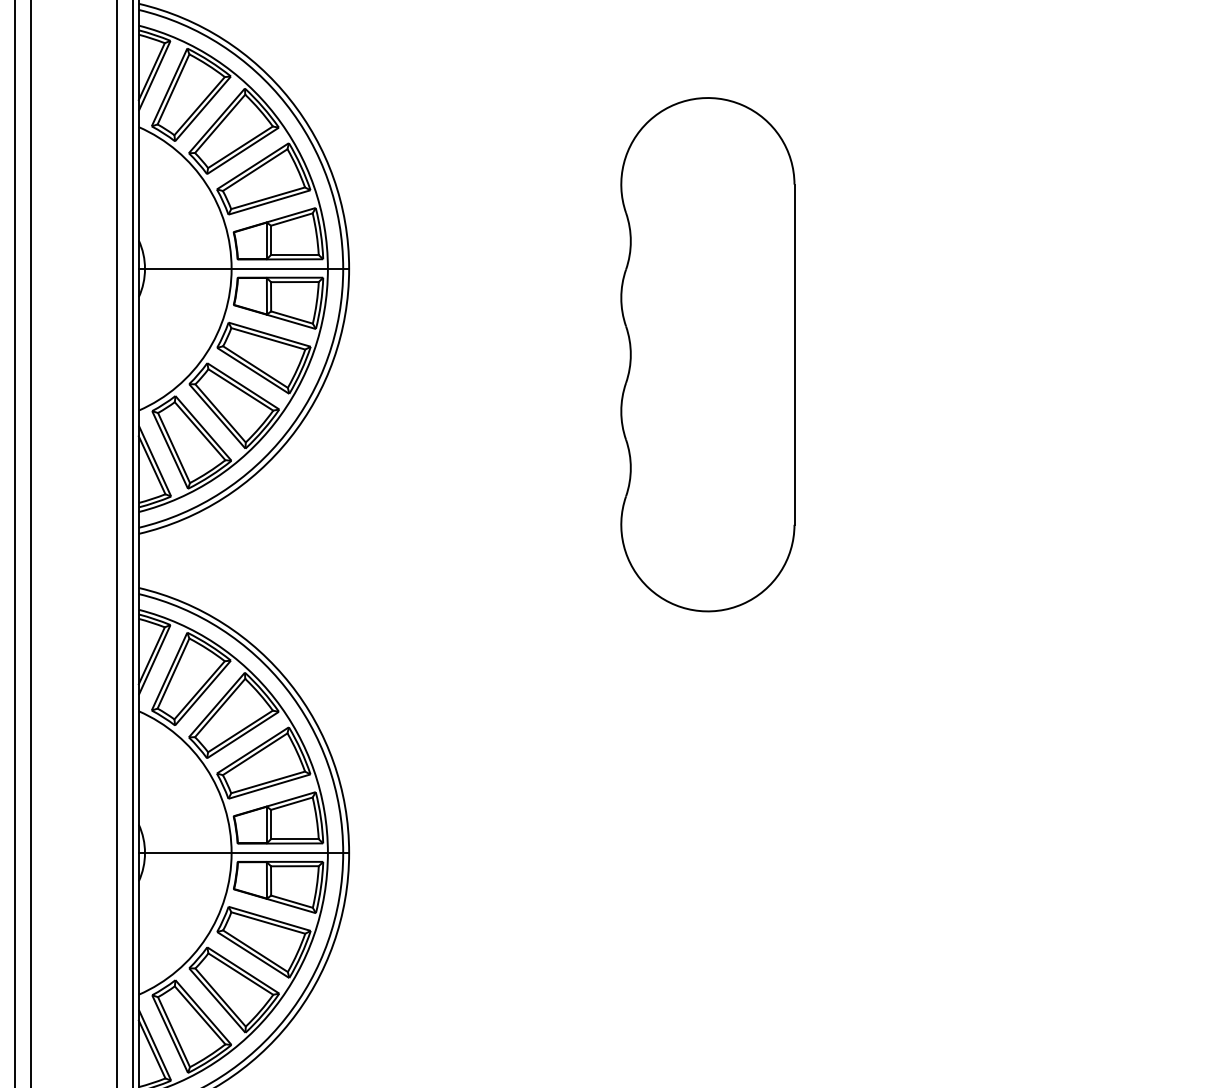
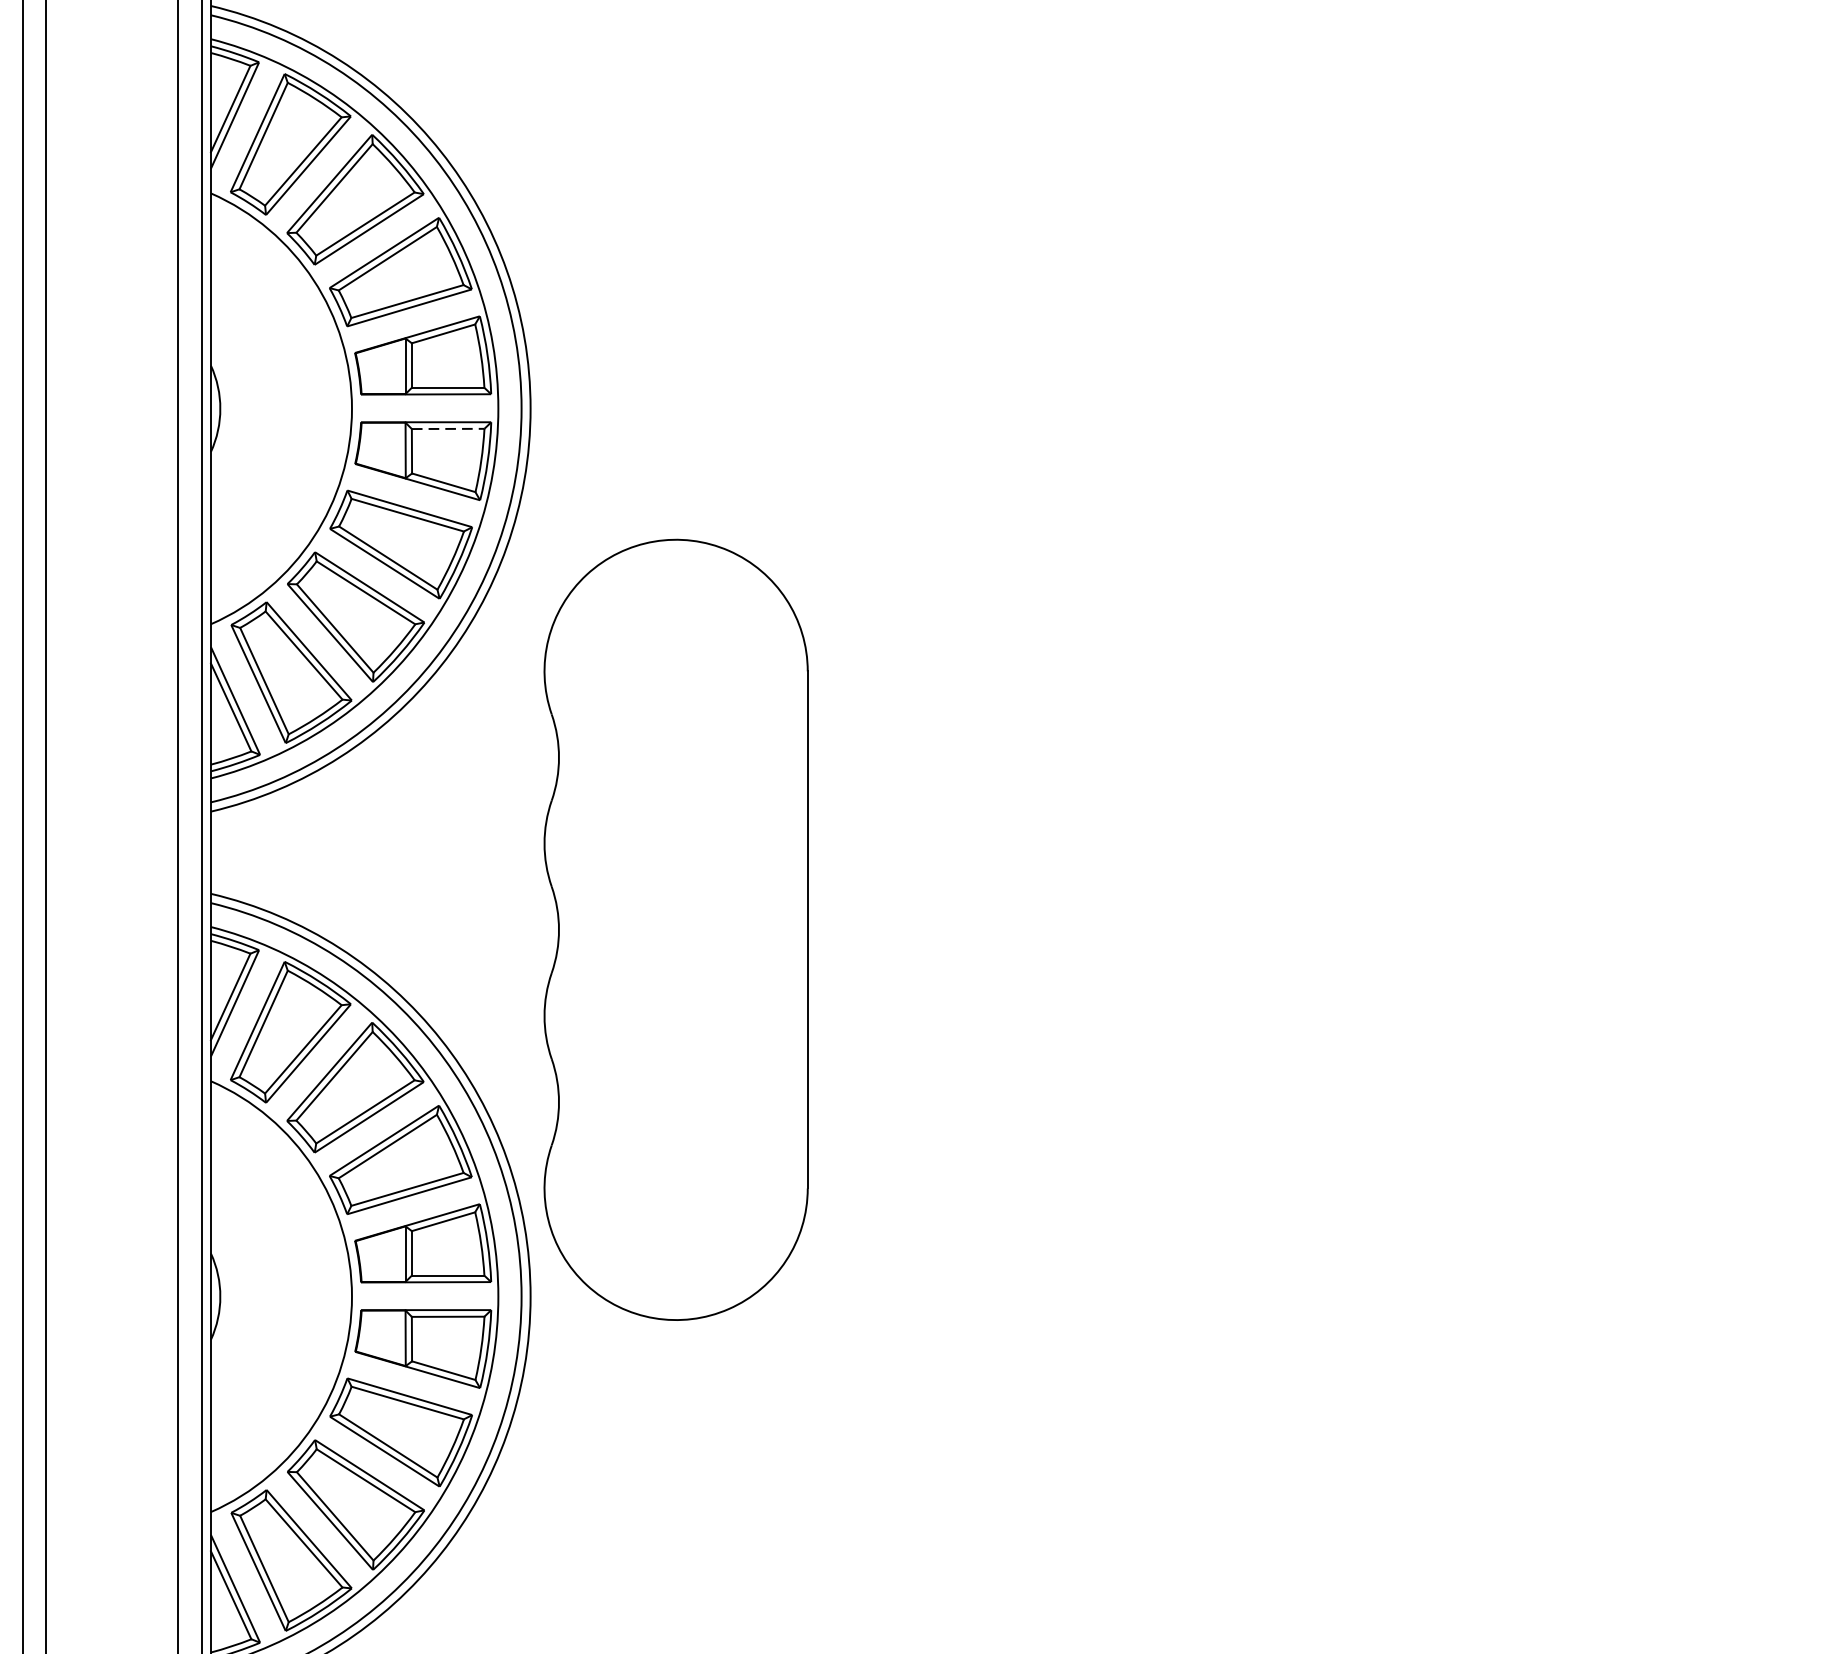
line: (243, 268) -> (370, 408), removed
line: (294, 282) -> (447, 429), solid -> dashed
part: (707, 354) -> (675, 929), moved
line: (243, 853) -> (370, 1297), removed

